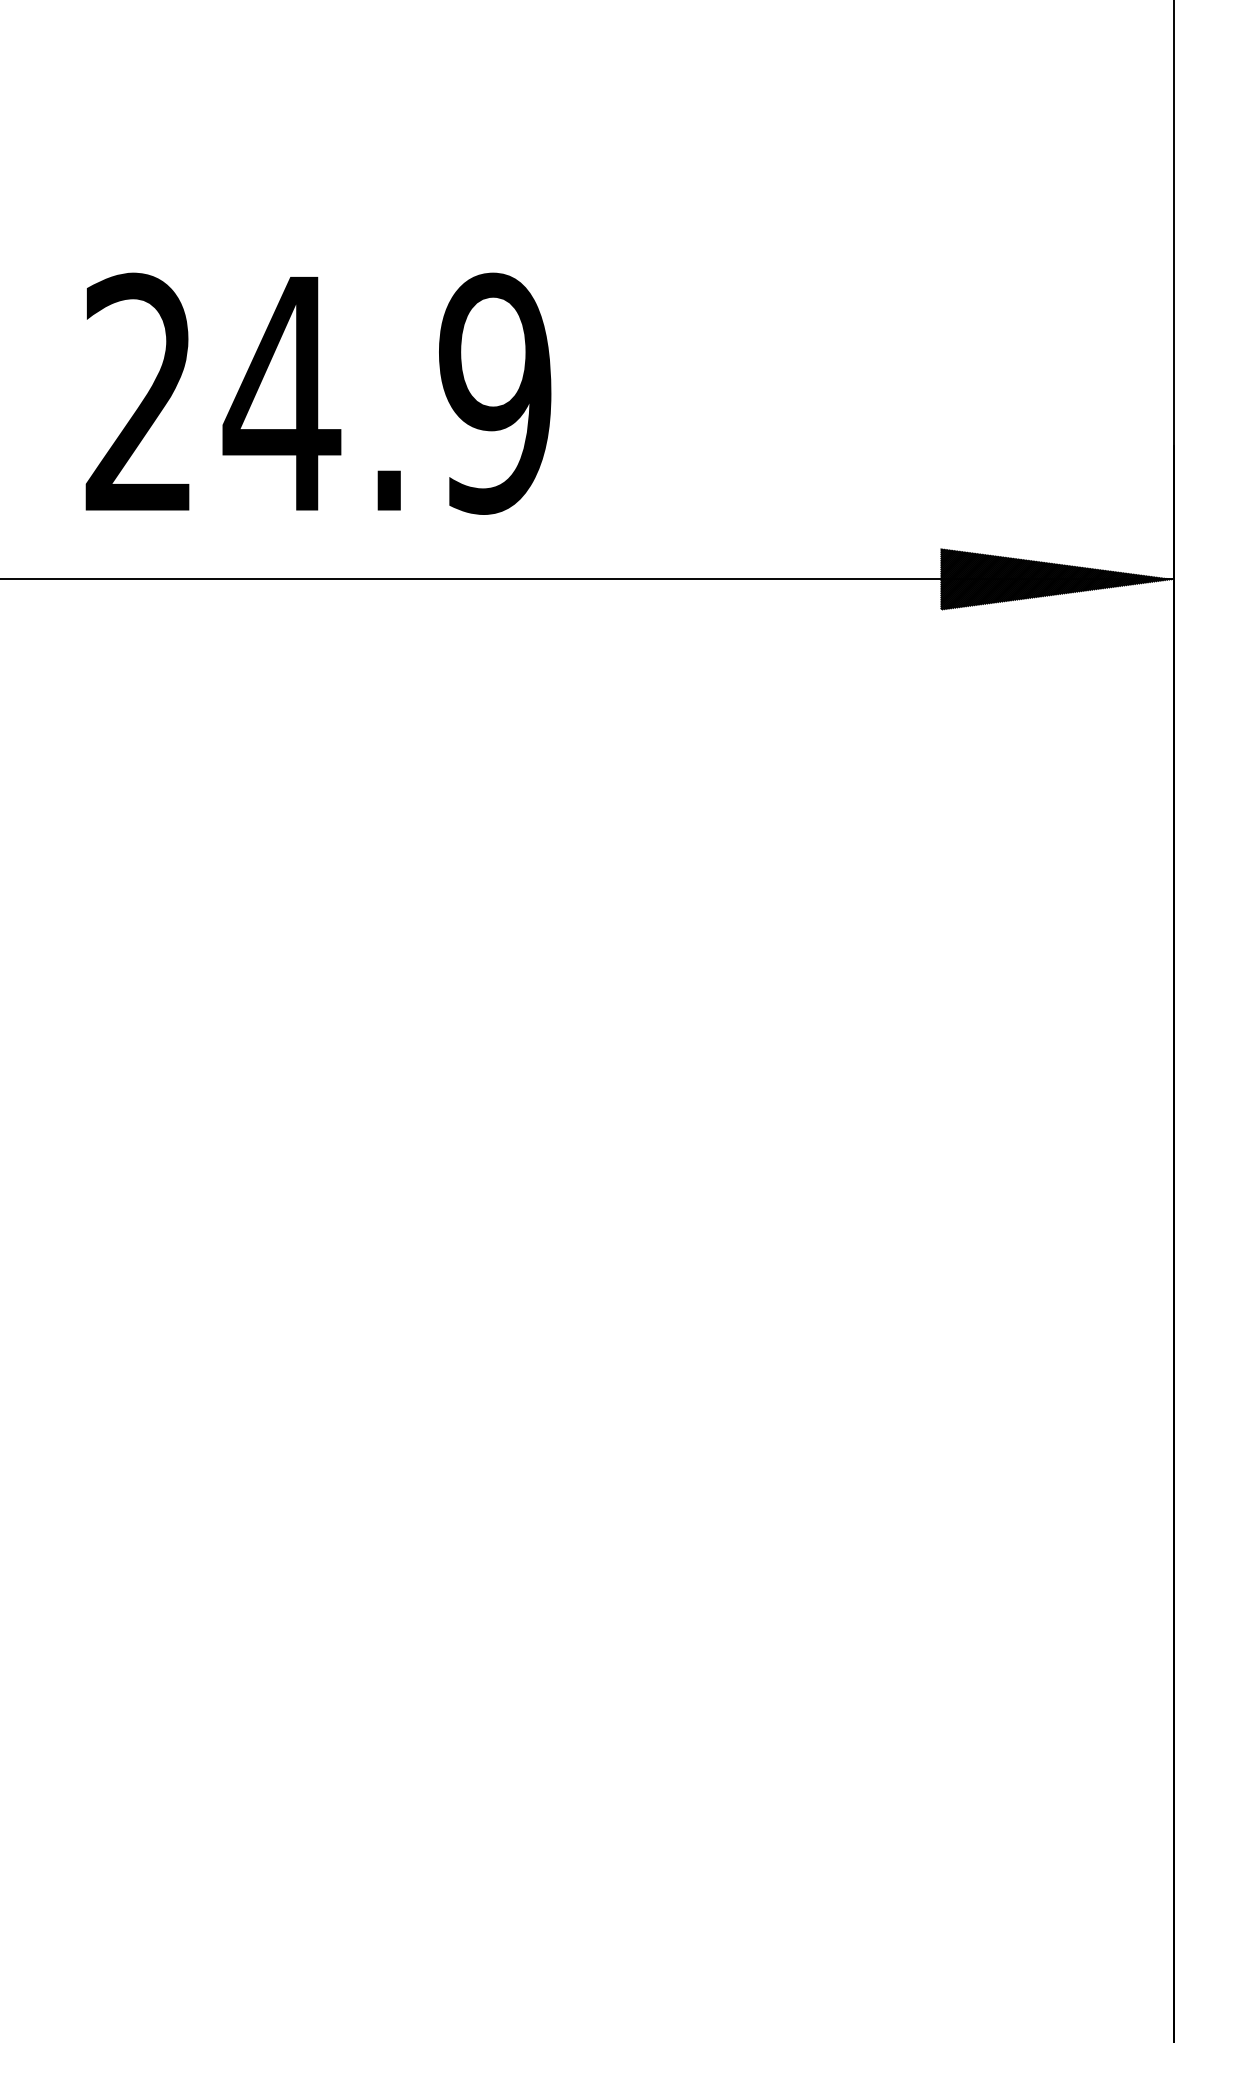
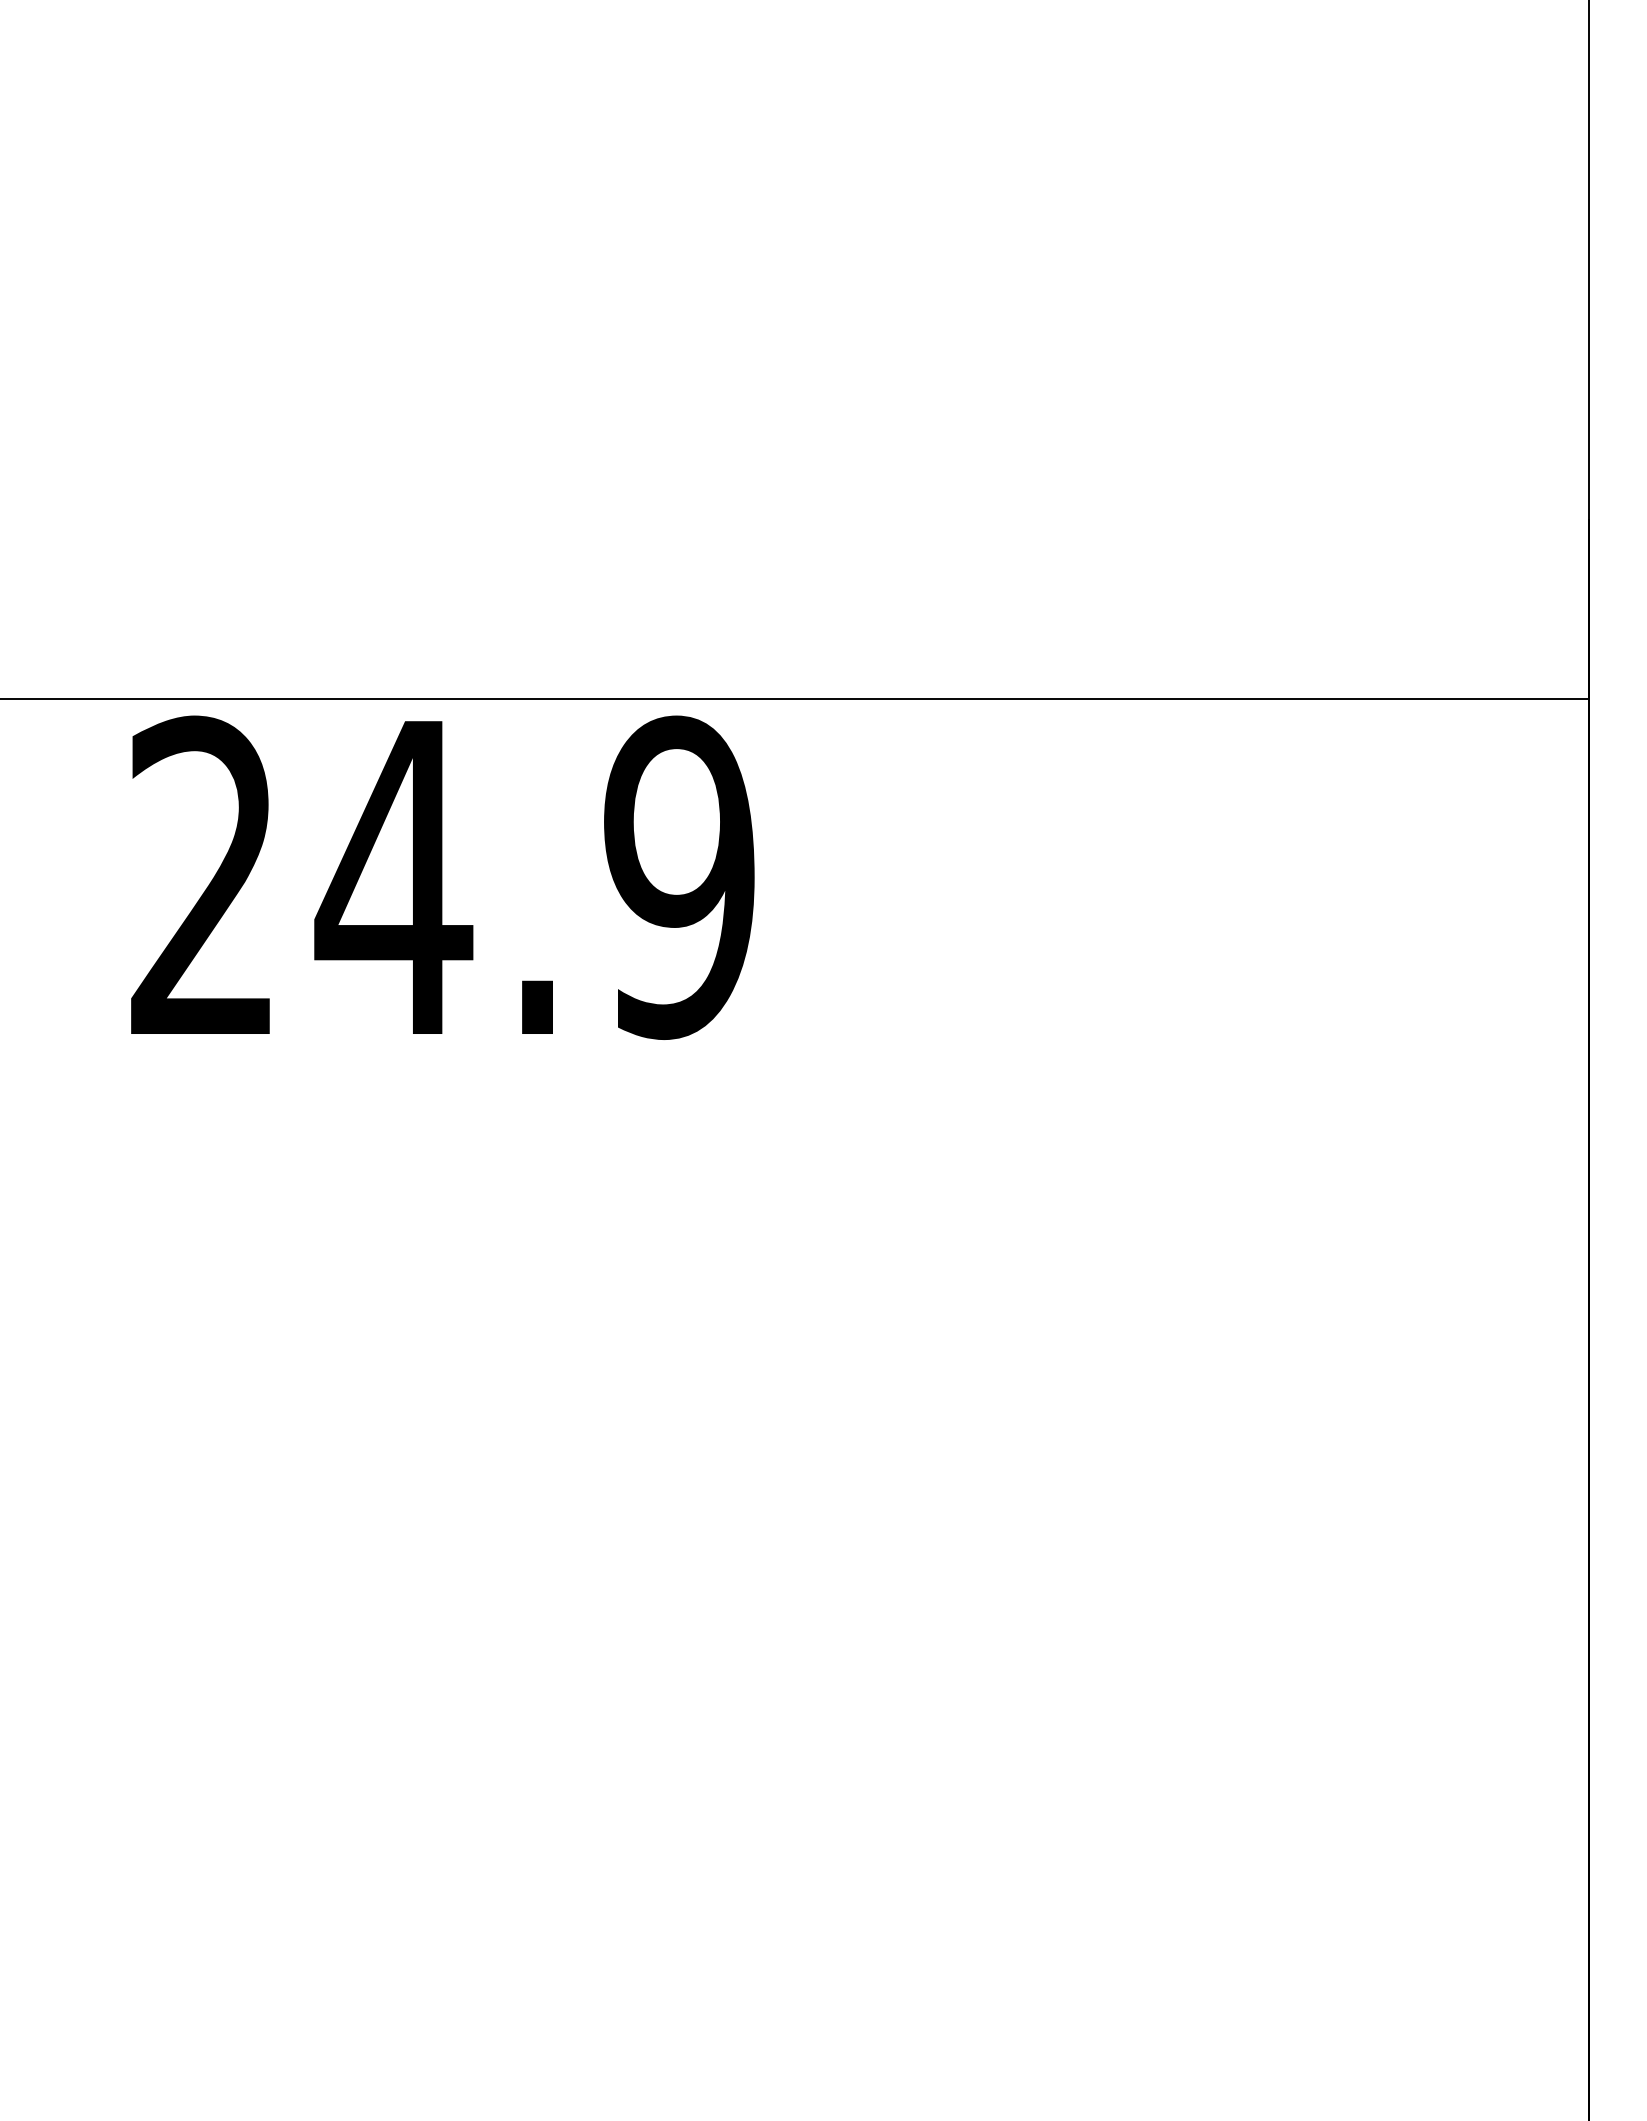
text: (318, 393) -> (442, 877), moved
hatch: (1056, 579) -> (1431, 699), removed

